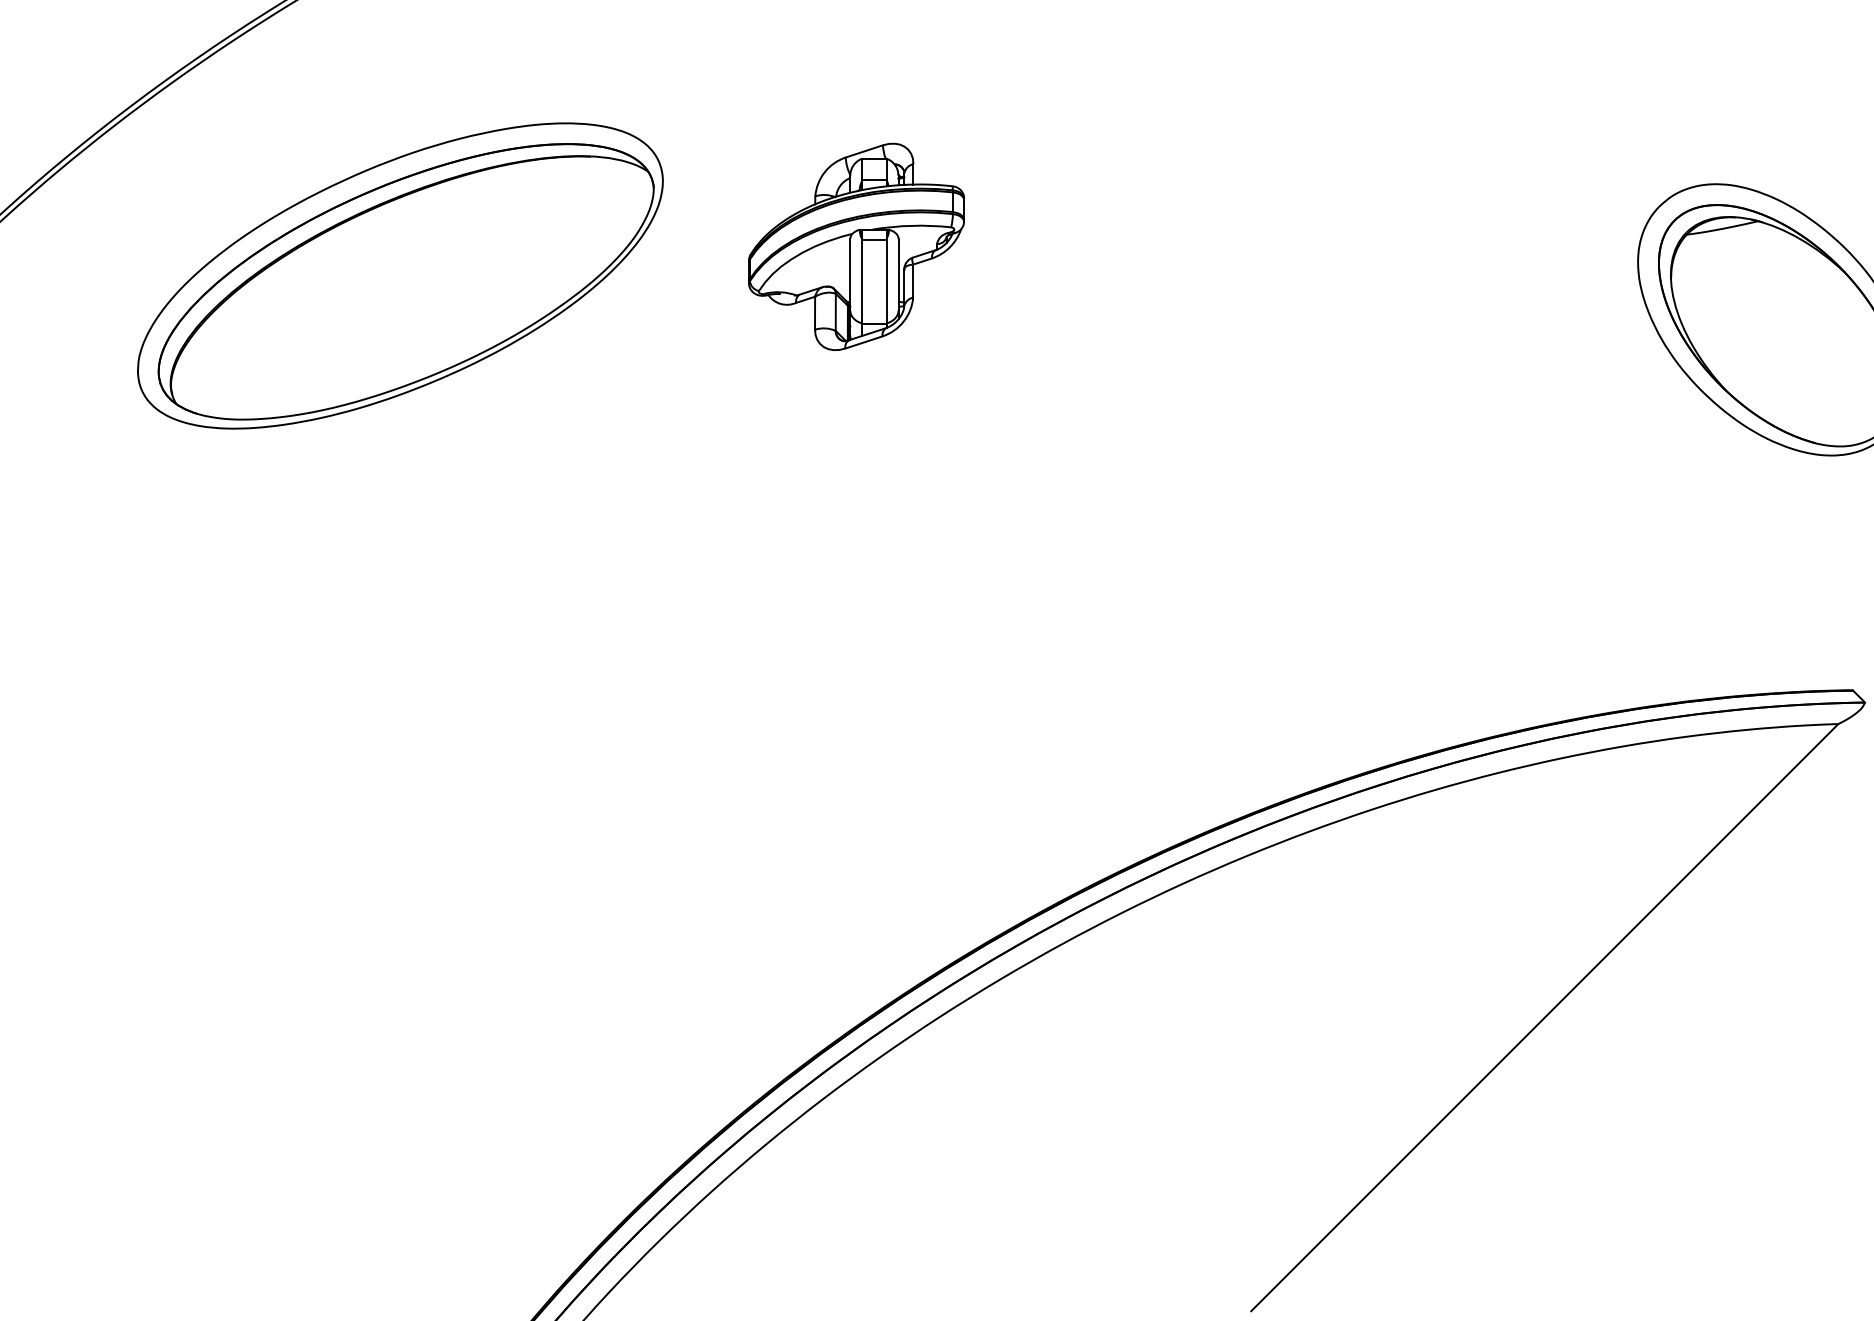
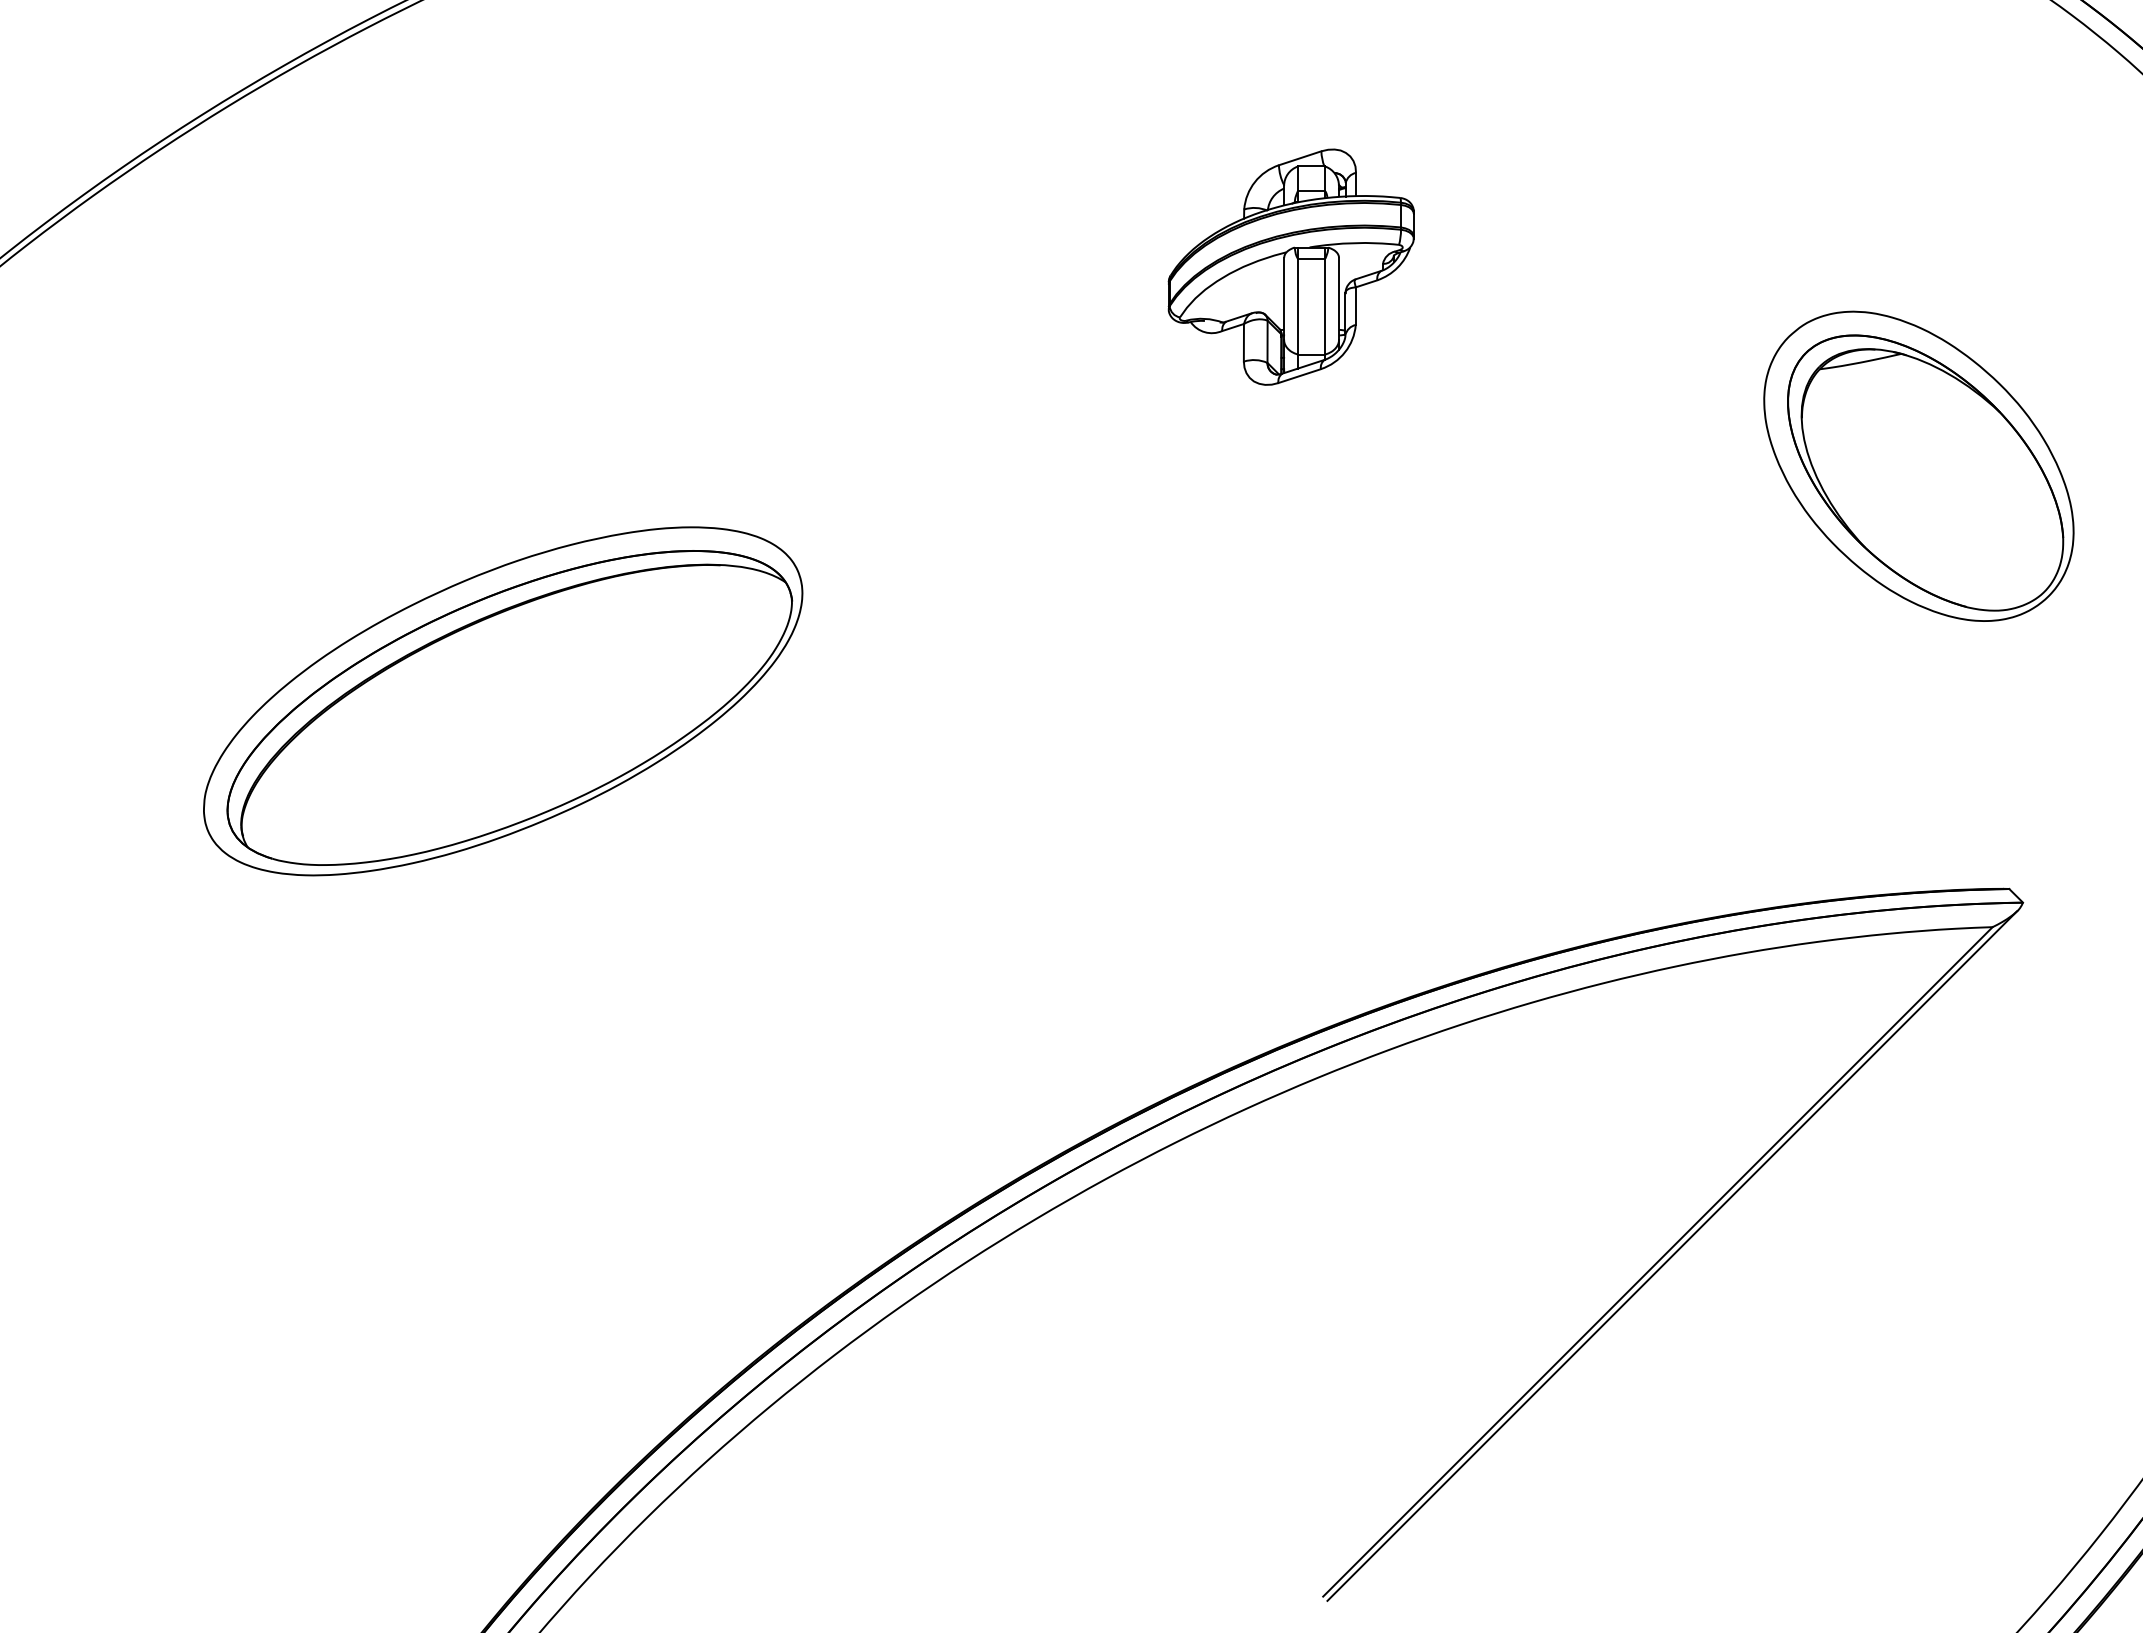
part: (855, 246) -> (1290, 266), moved
part: (400, 276) -> (503, 701), moved
line: (1557, 1012) -> (1672, 1255), added

